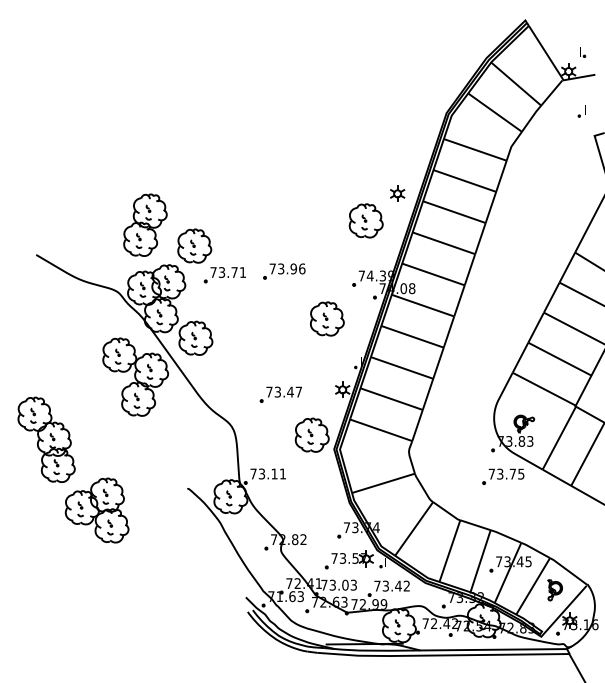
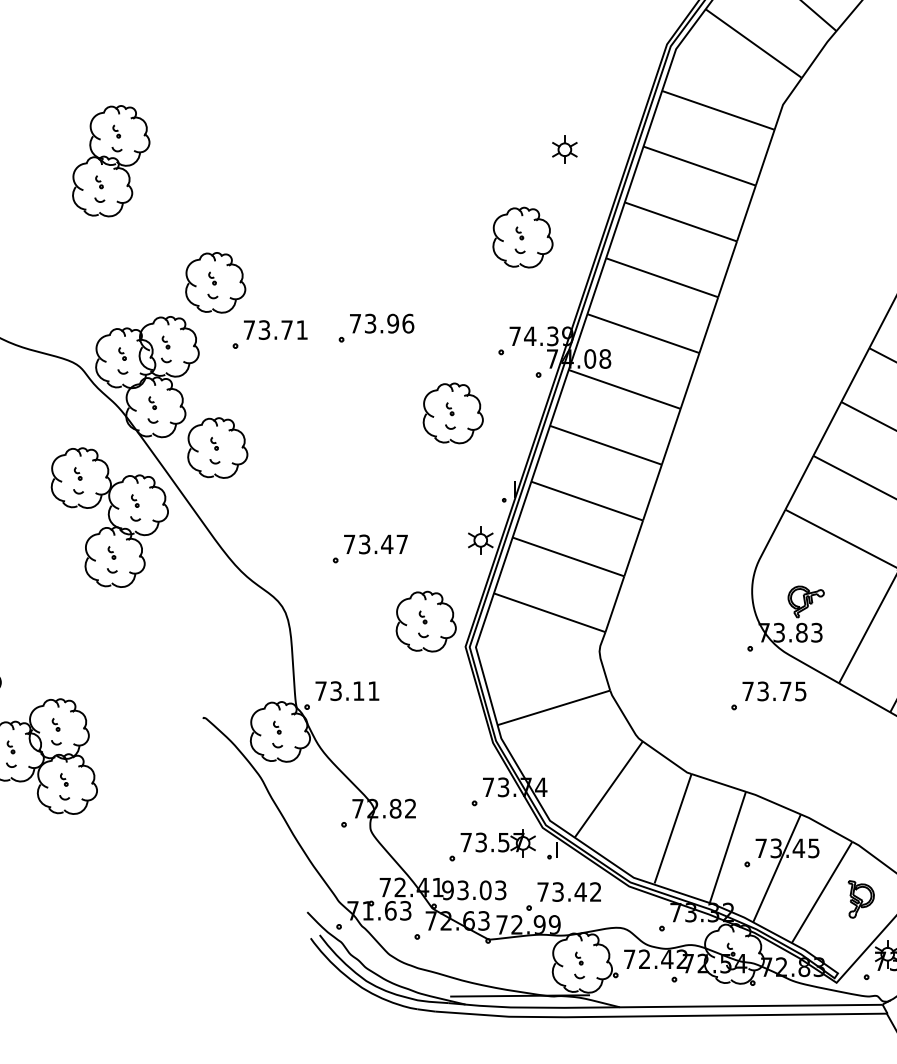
part: (397, 193) -> (564, 149), moved
part: (145, 224) -> (111, 159), moved
text: (324, 584) -> (448, 889), 73.03 -> 93.03

